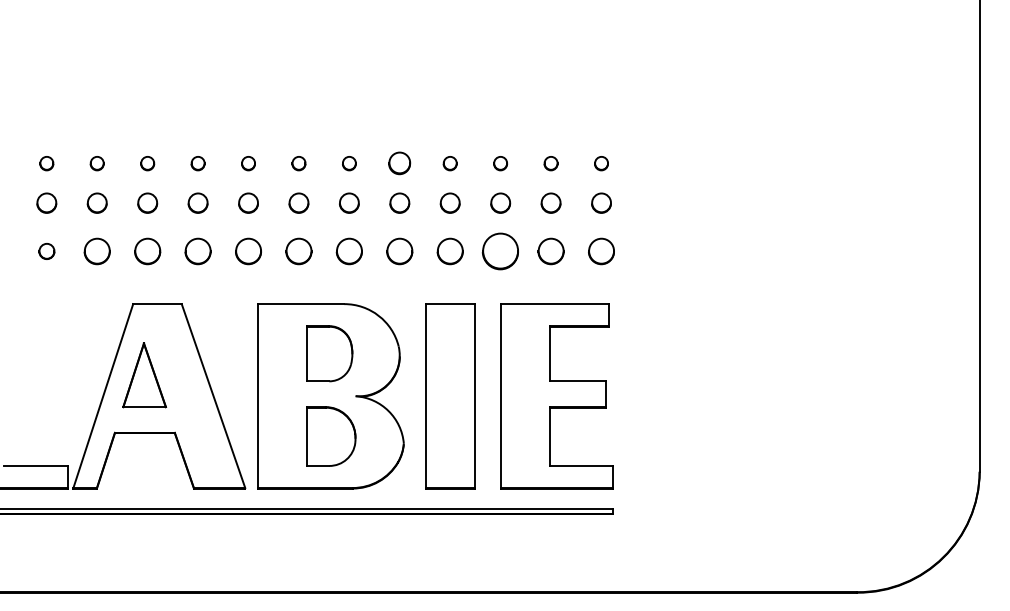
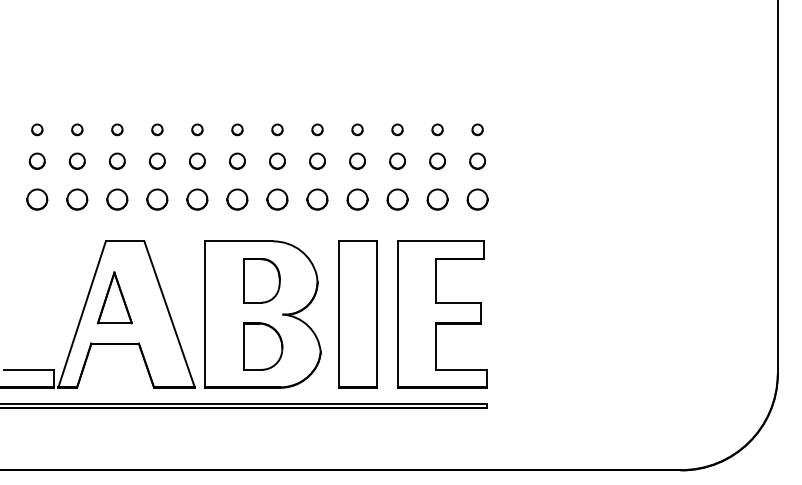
part: (399, 163) -> (317, 129), size x0.62
part: (46, 251) -> (37, 199), size x1.67
part: (500, 251) -> (397, 199), size x0.71

